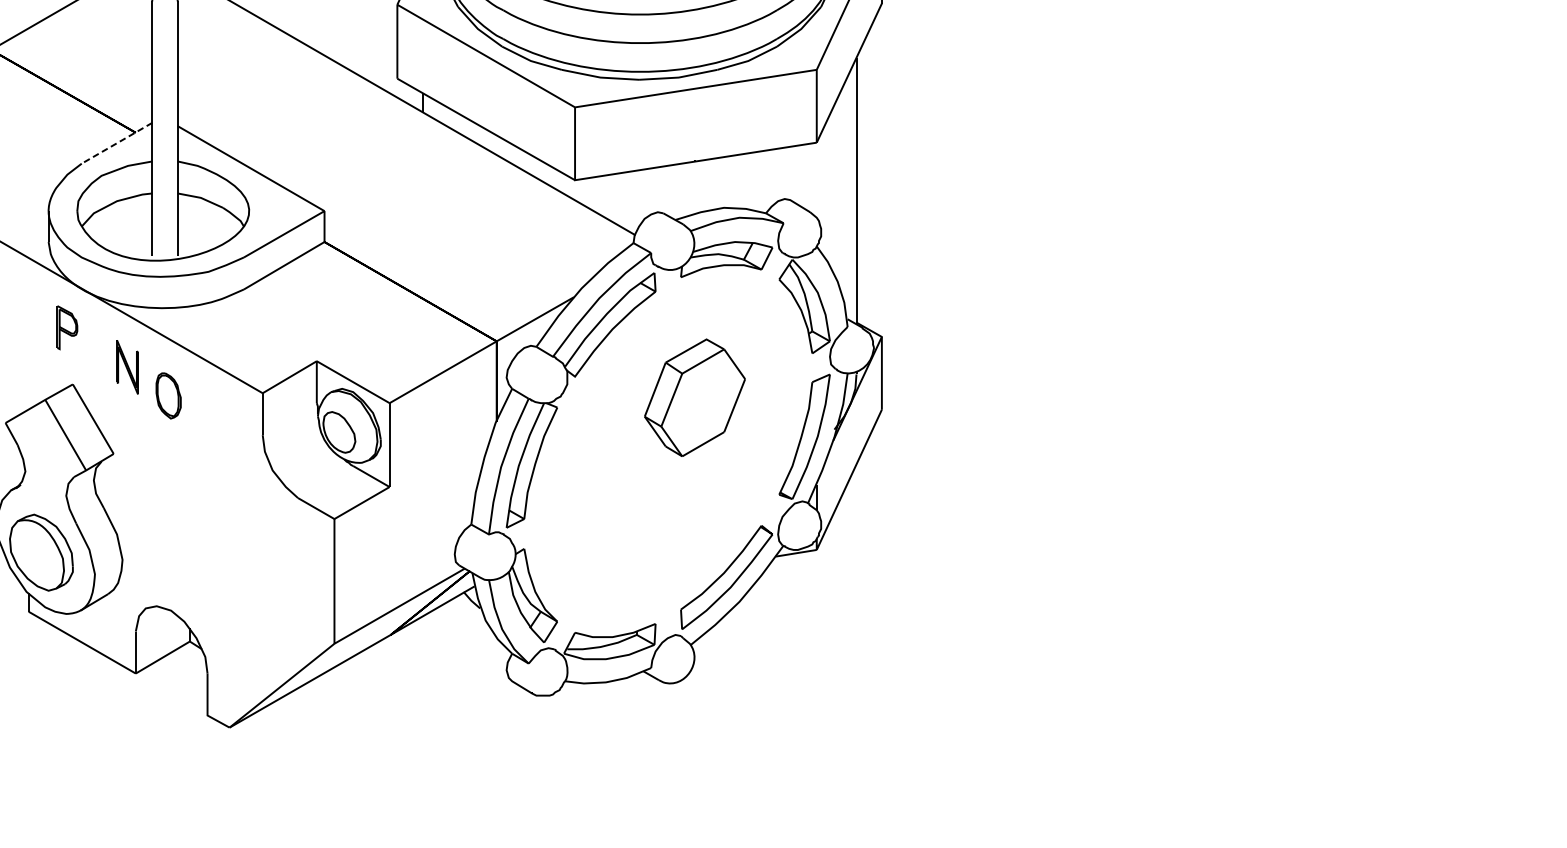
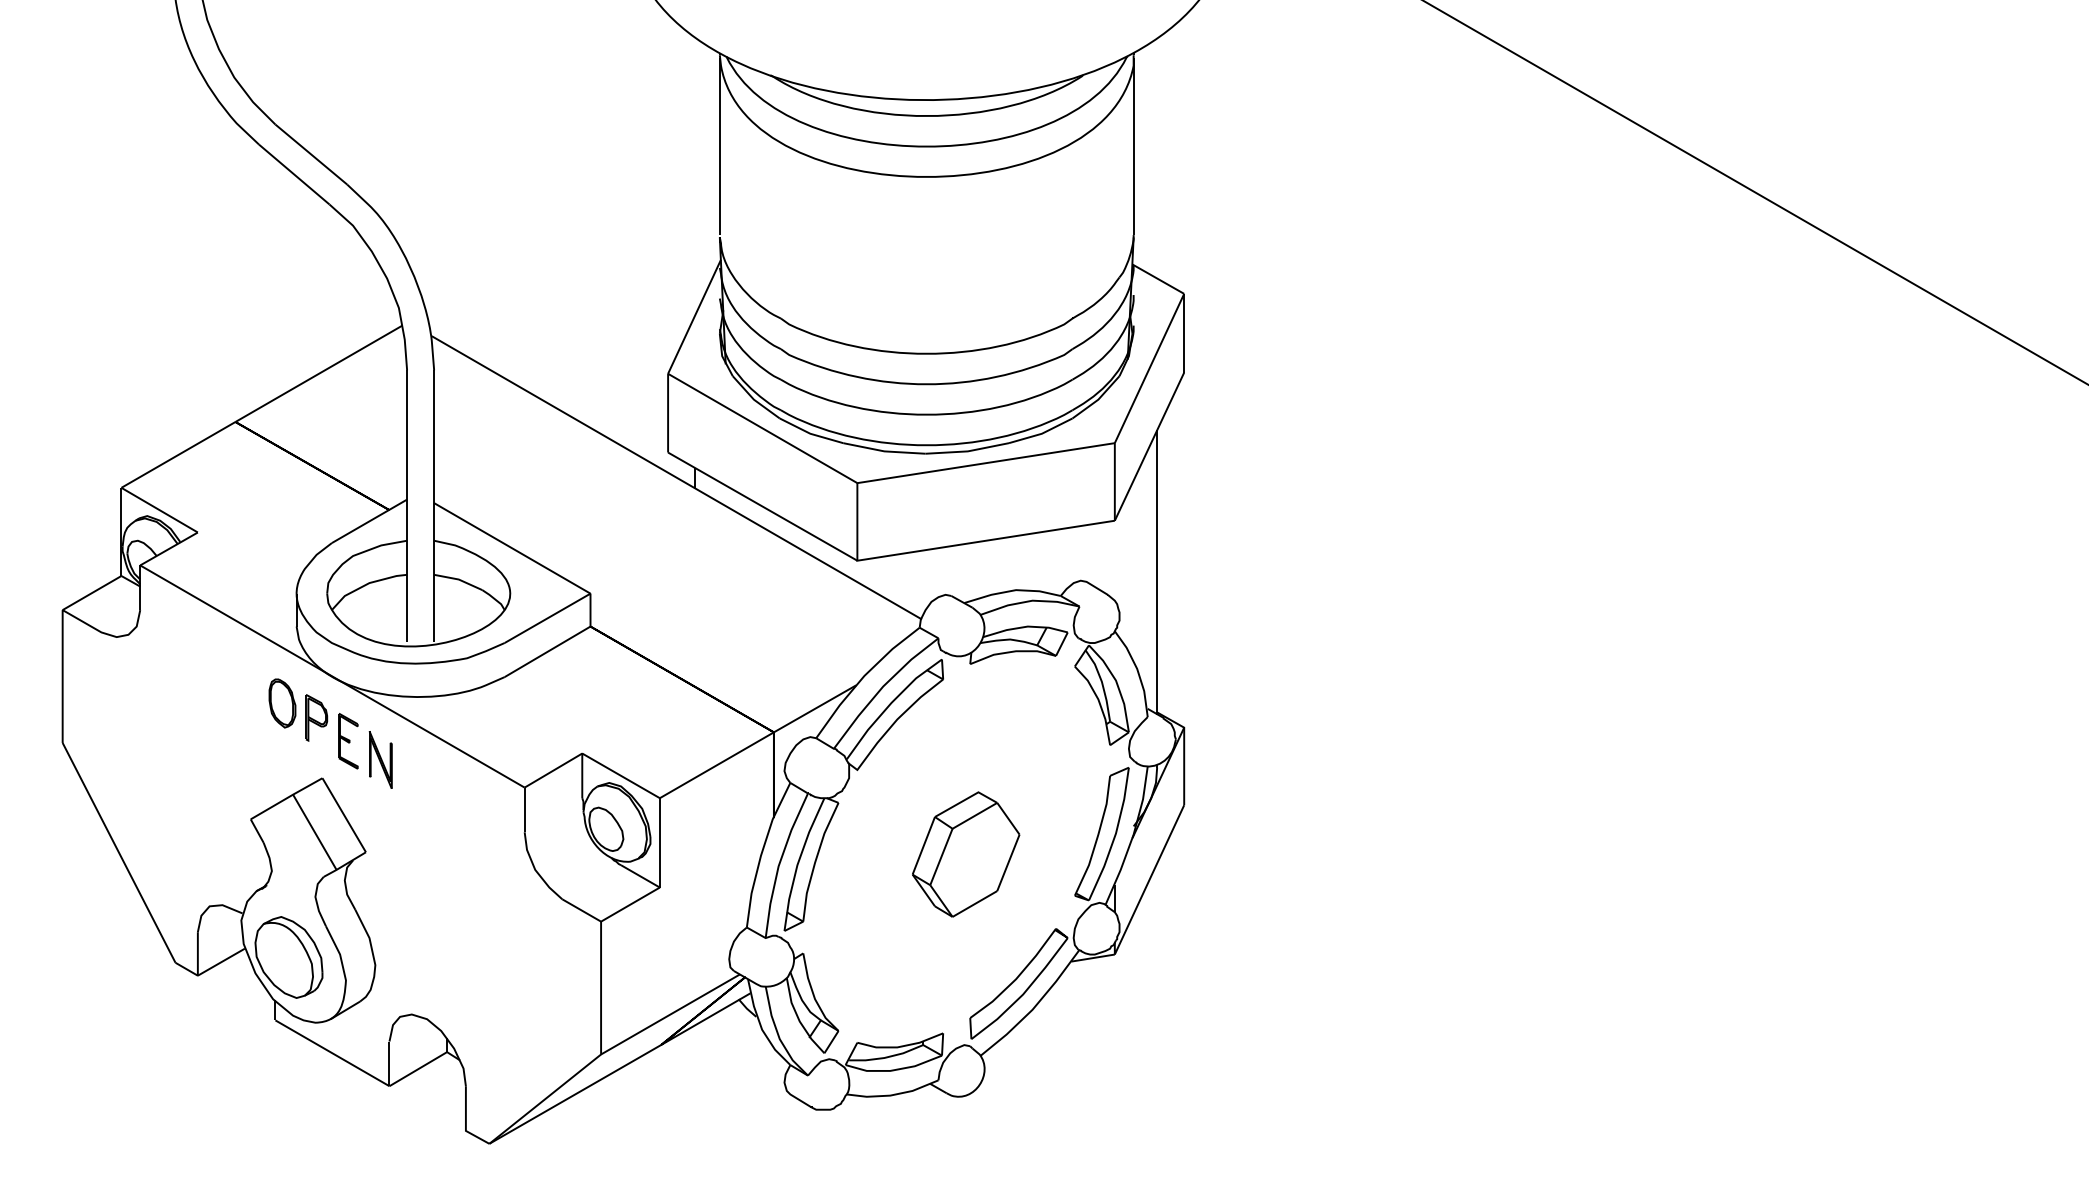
line: (117, 143) -> (369, 521), dashed -> solid
part: (97, 349) -> (348, 741), added
part: (168, 395) -> (282, 703), moved
part: (695, 397) -> (966, 854), moved

